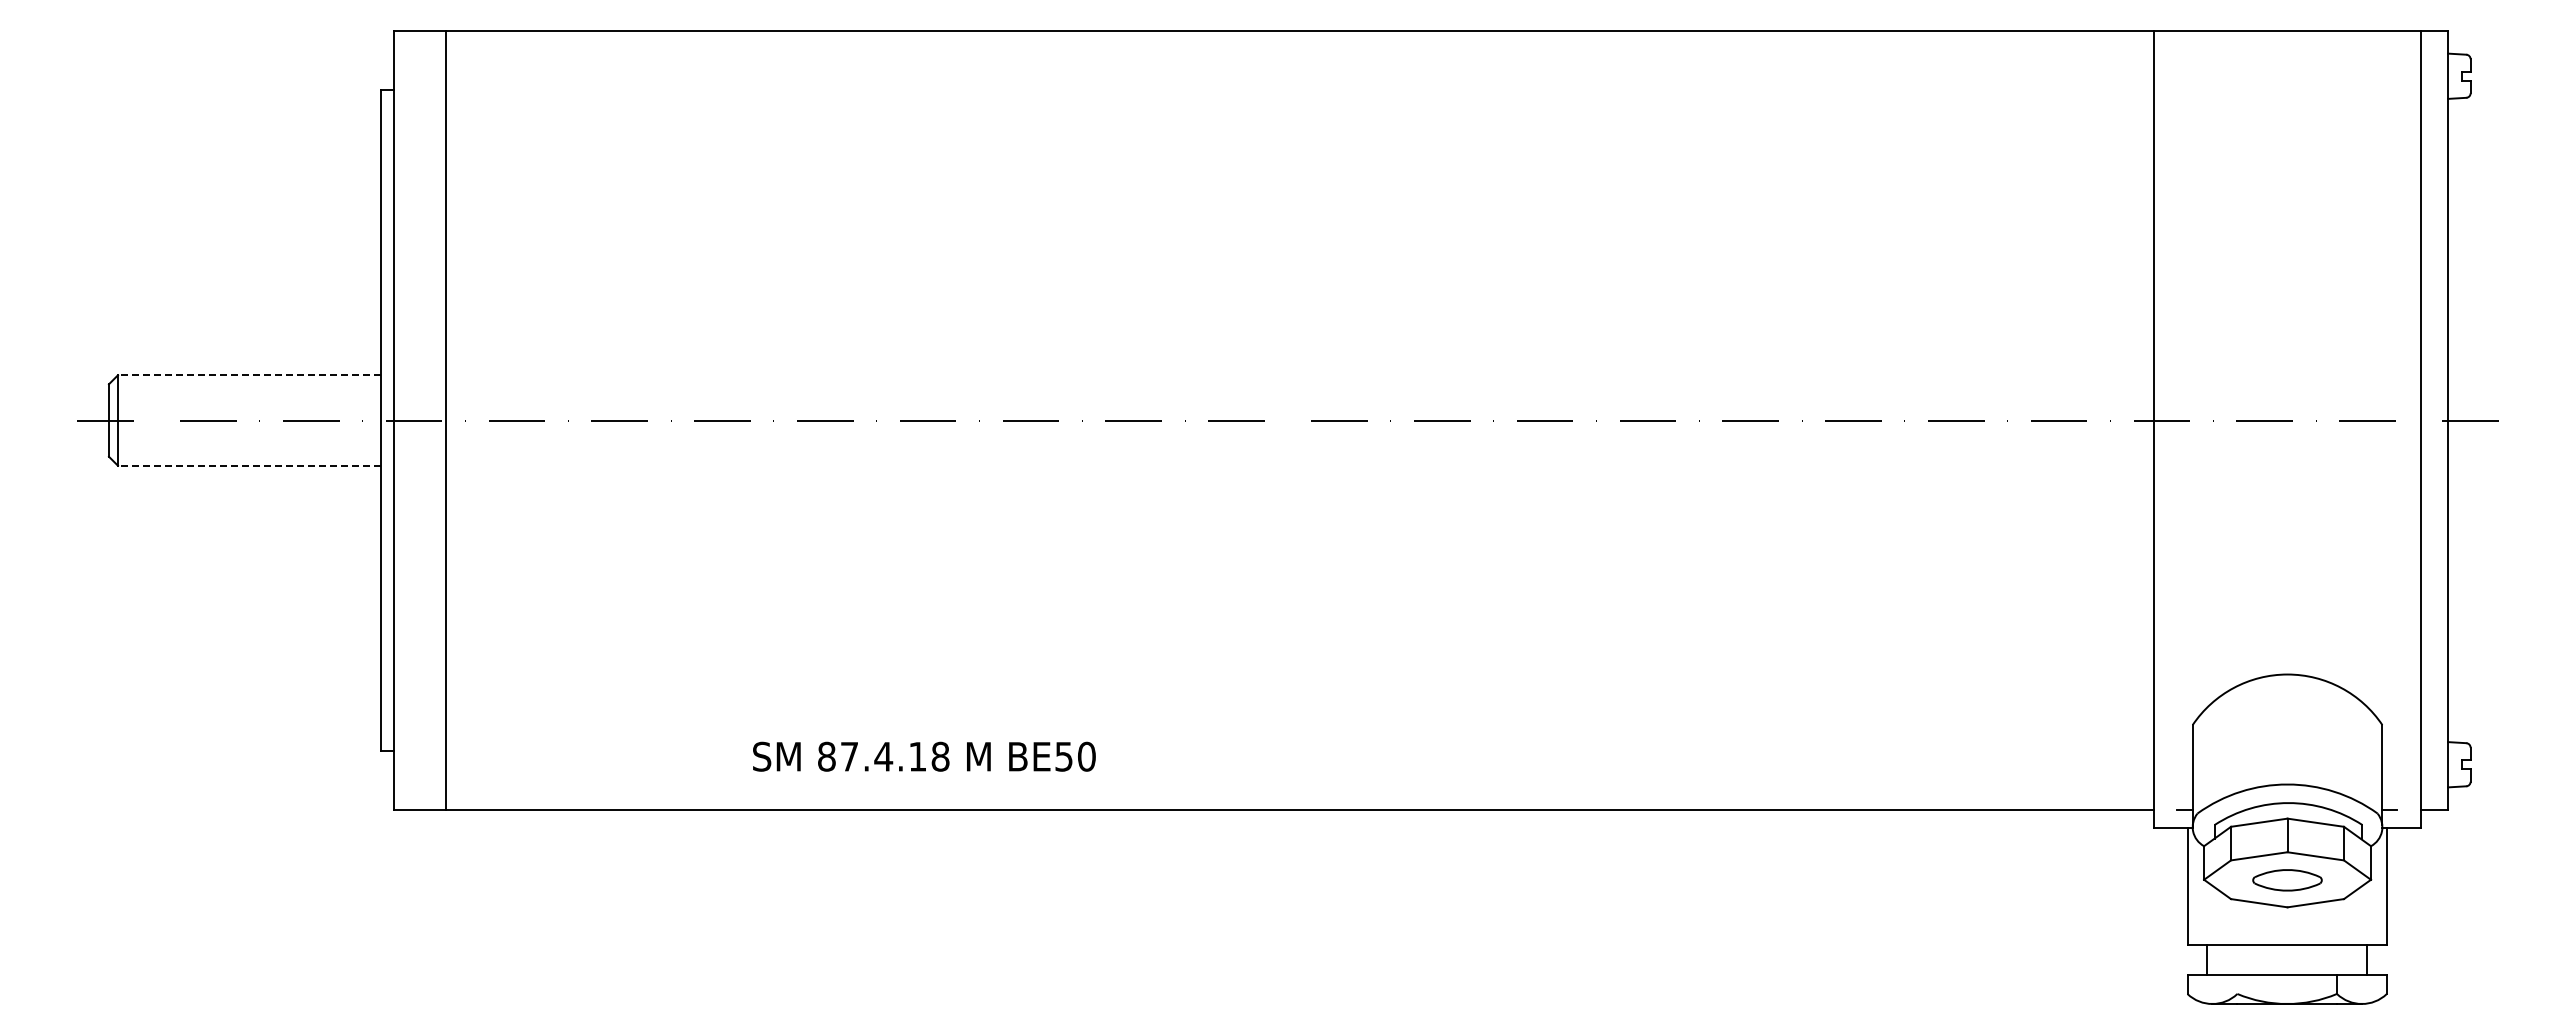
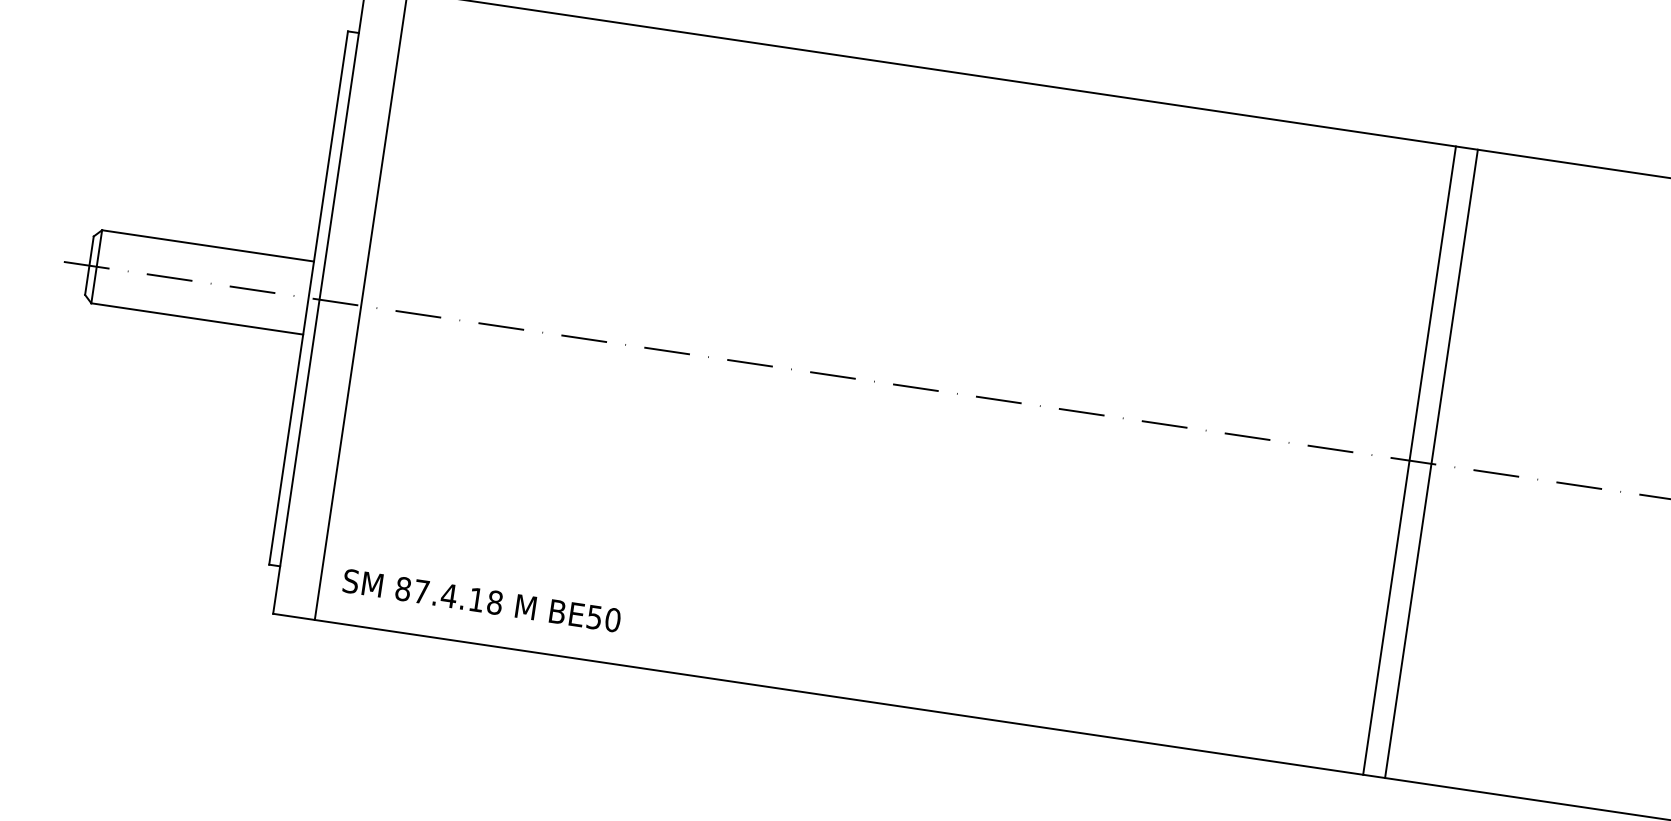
line: (248, 375) -> (207, 246), dashed -> solid
line: (1745, 420) -> (1409, 460), added
line: (1773, 420) -> (1431, 463), added
line: (248, 465) -> (196, 318), dashed -> solid
text: (924, 756) -> (482, 600), moved

